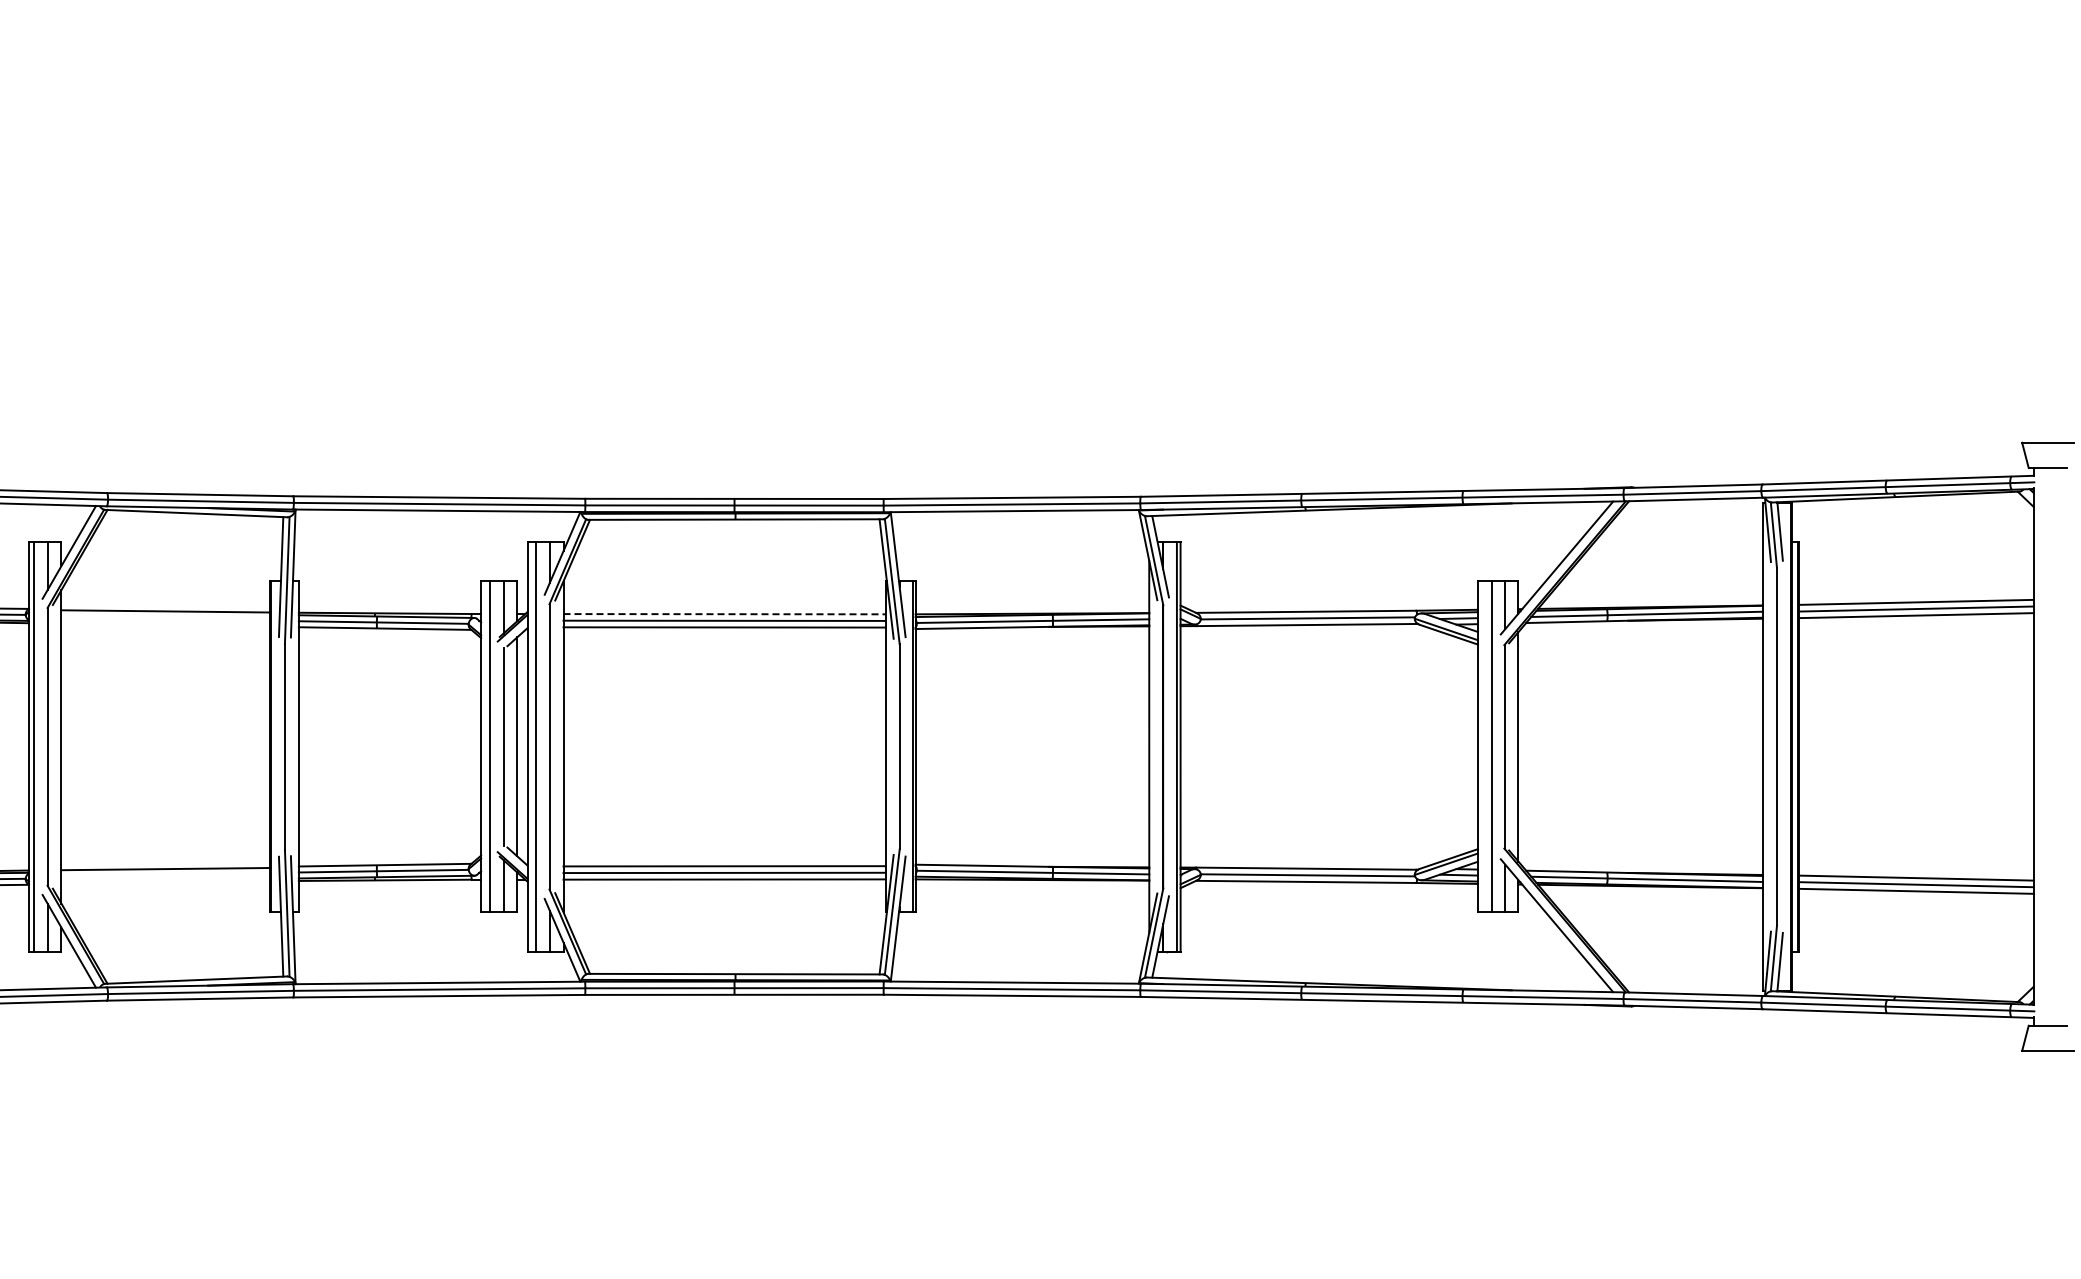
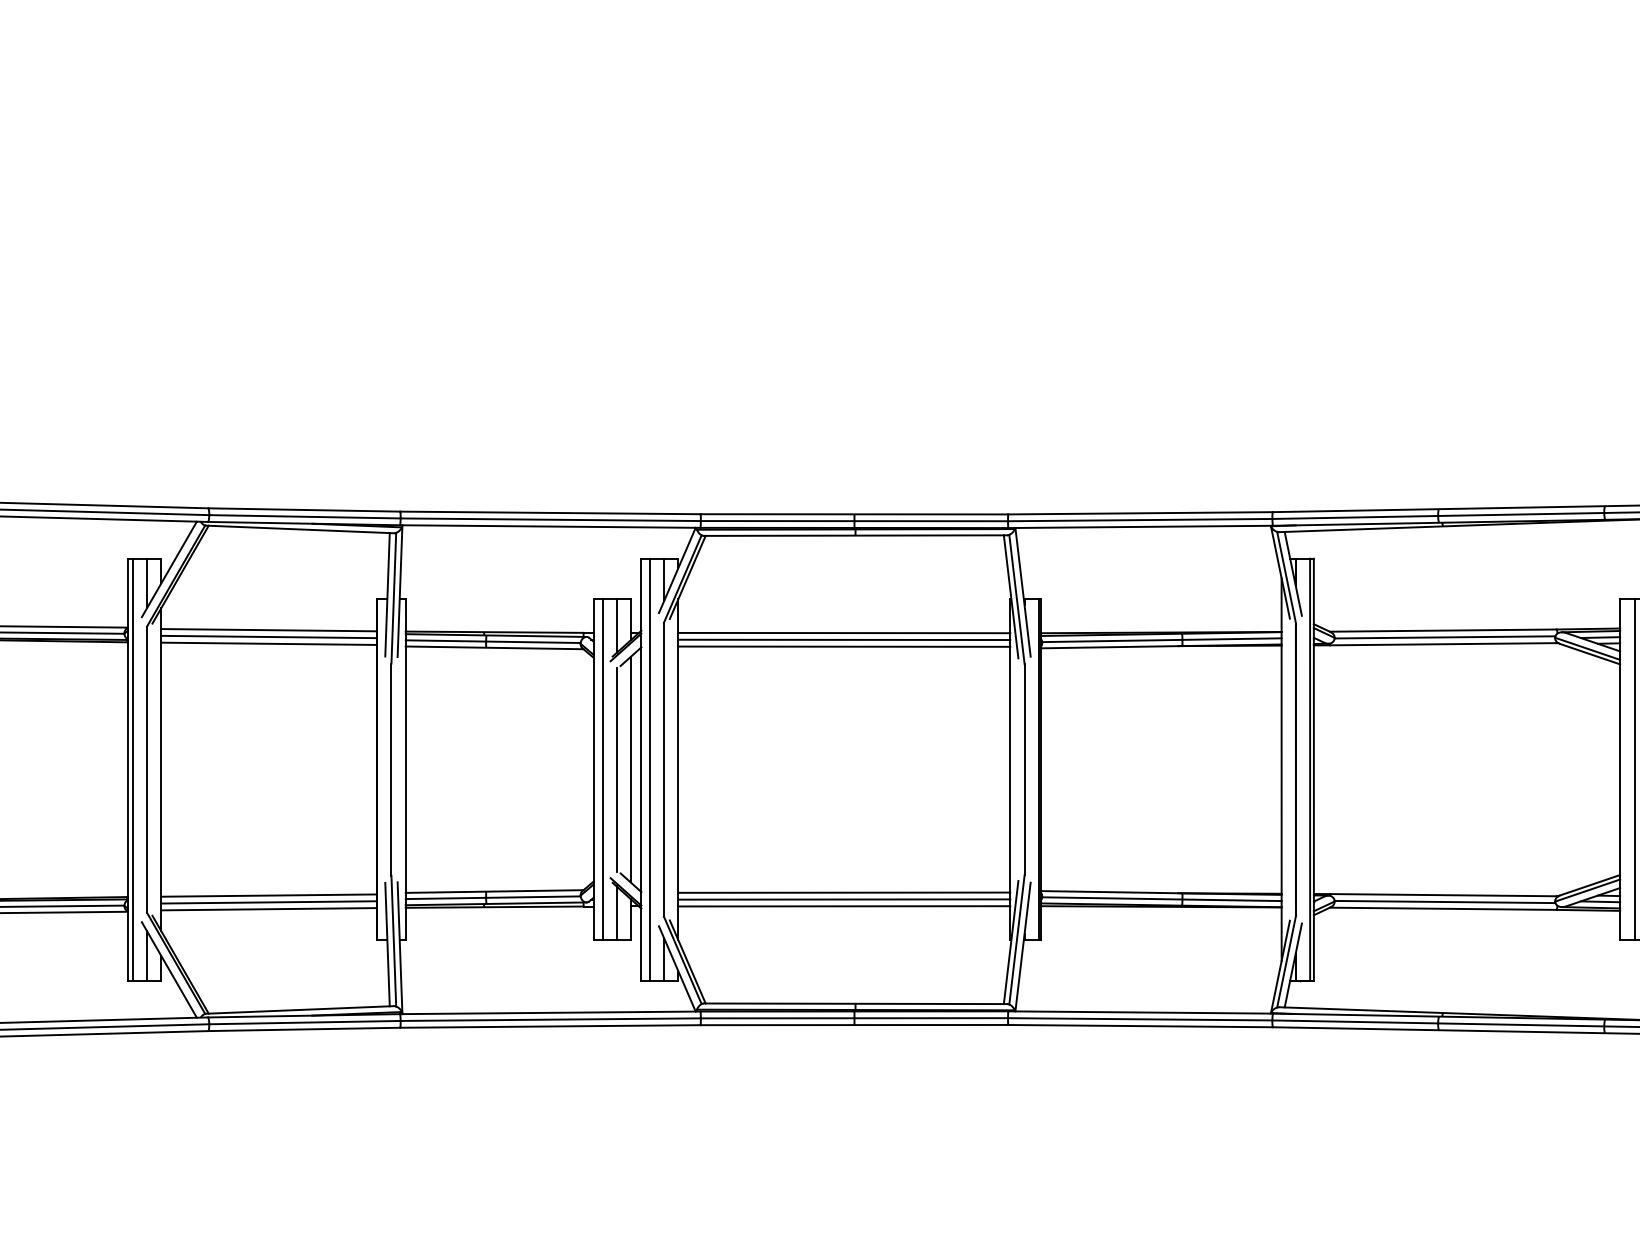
line: (725, 614) -> (845, 633), dashed -> solid
line: (165, 617) -> (268, 636), added
line: (165, 624) -> (268, 643), added
line: (165, 875) -> (268, 902), added
line: (165, 882) -> (268, 909), added

